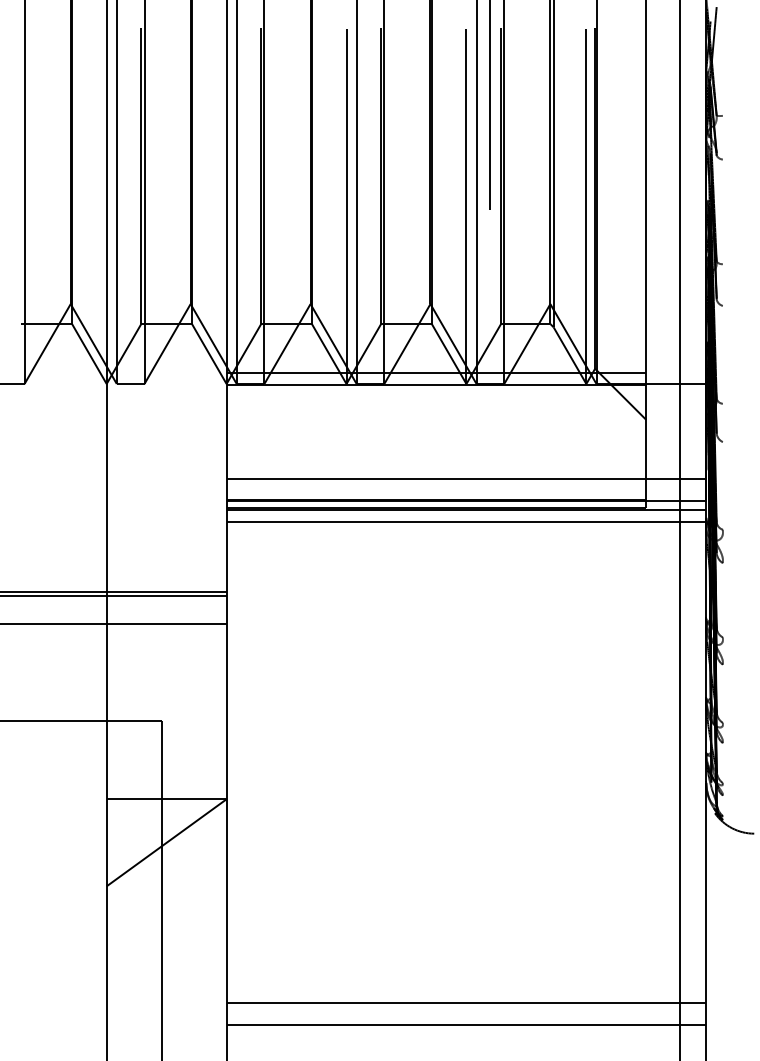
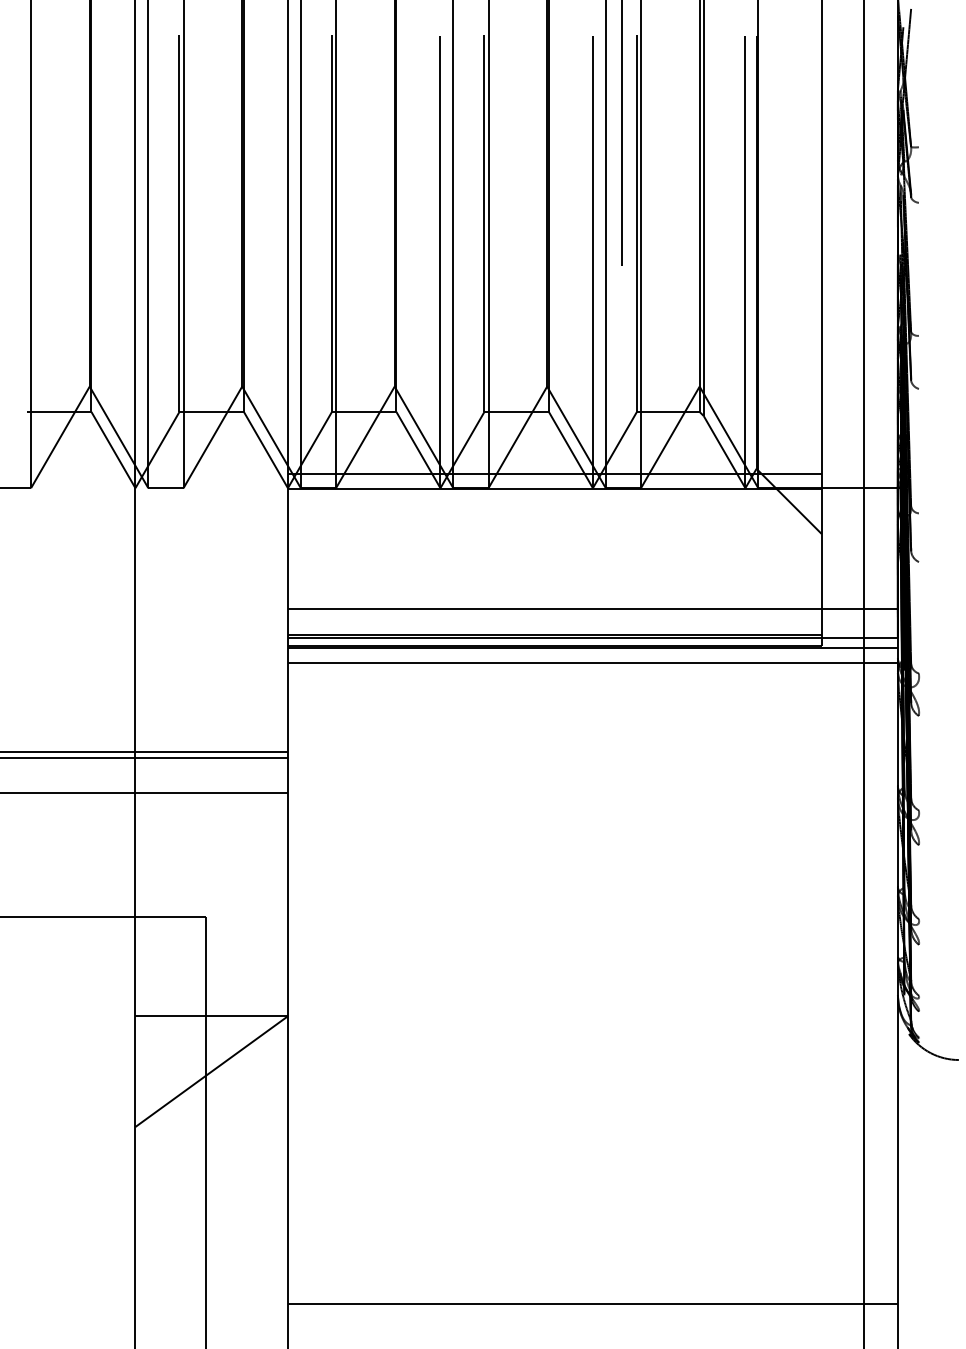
line: (466, 1003) -> (592, 1275), removed

